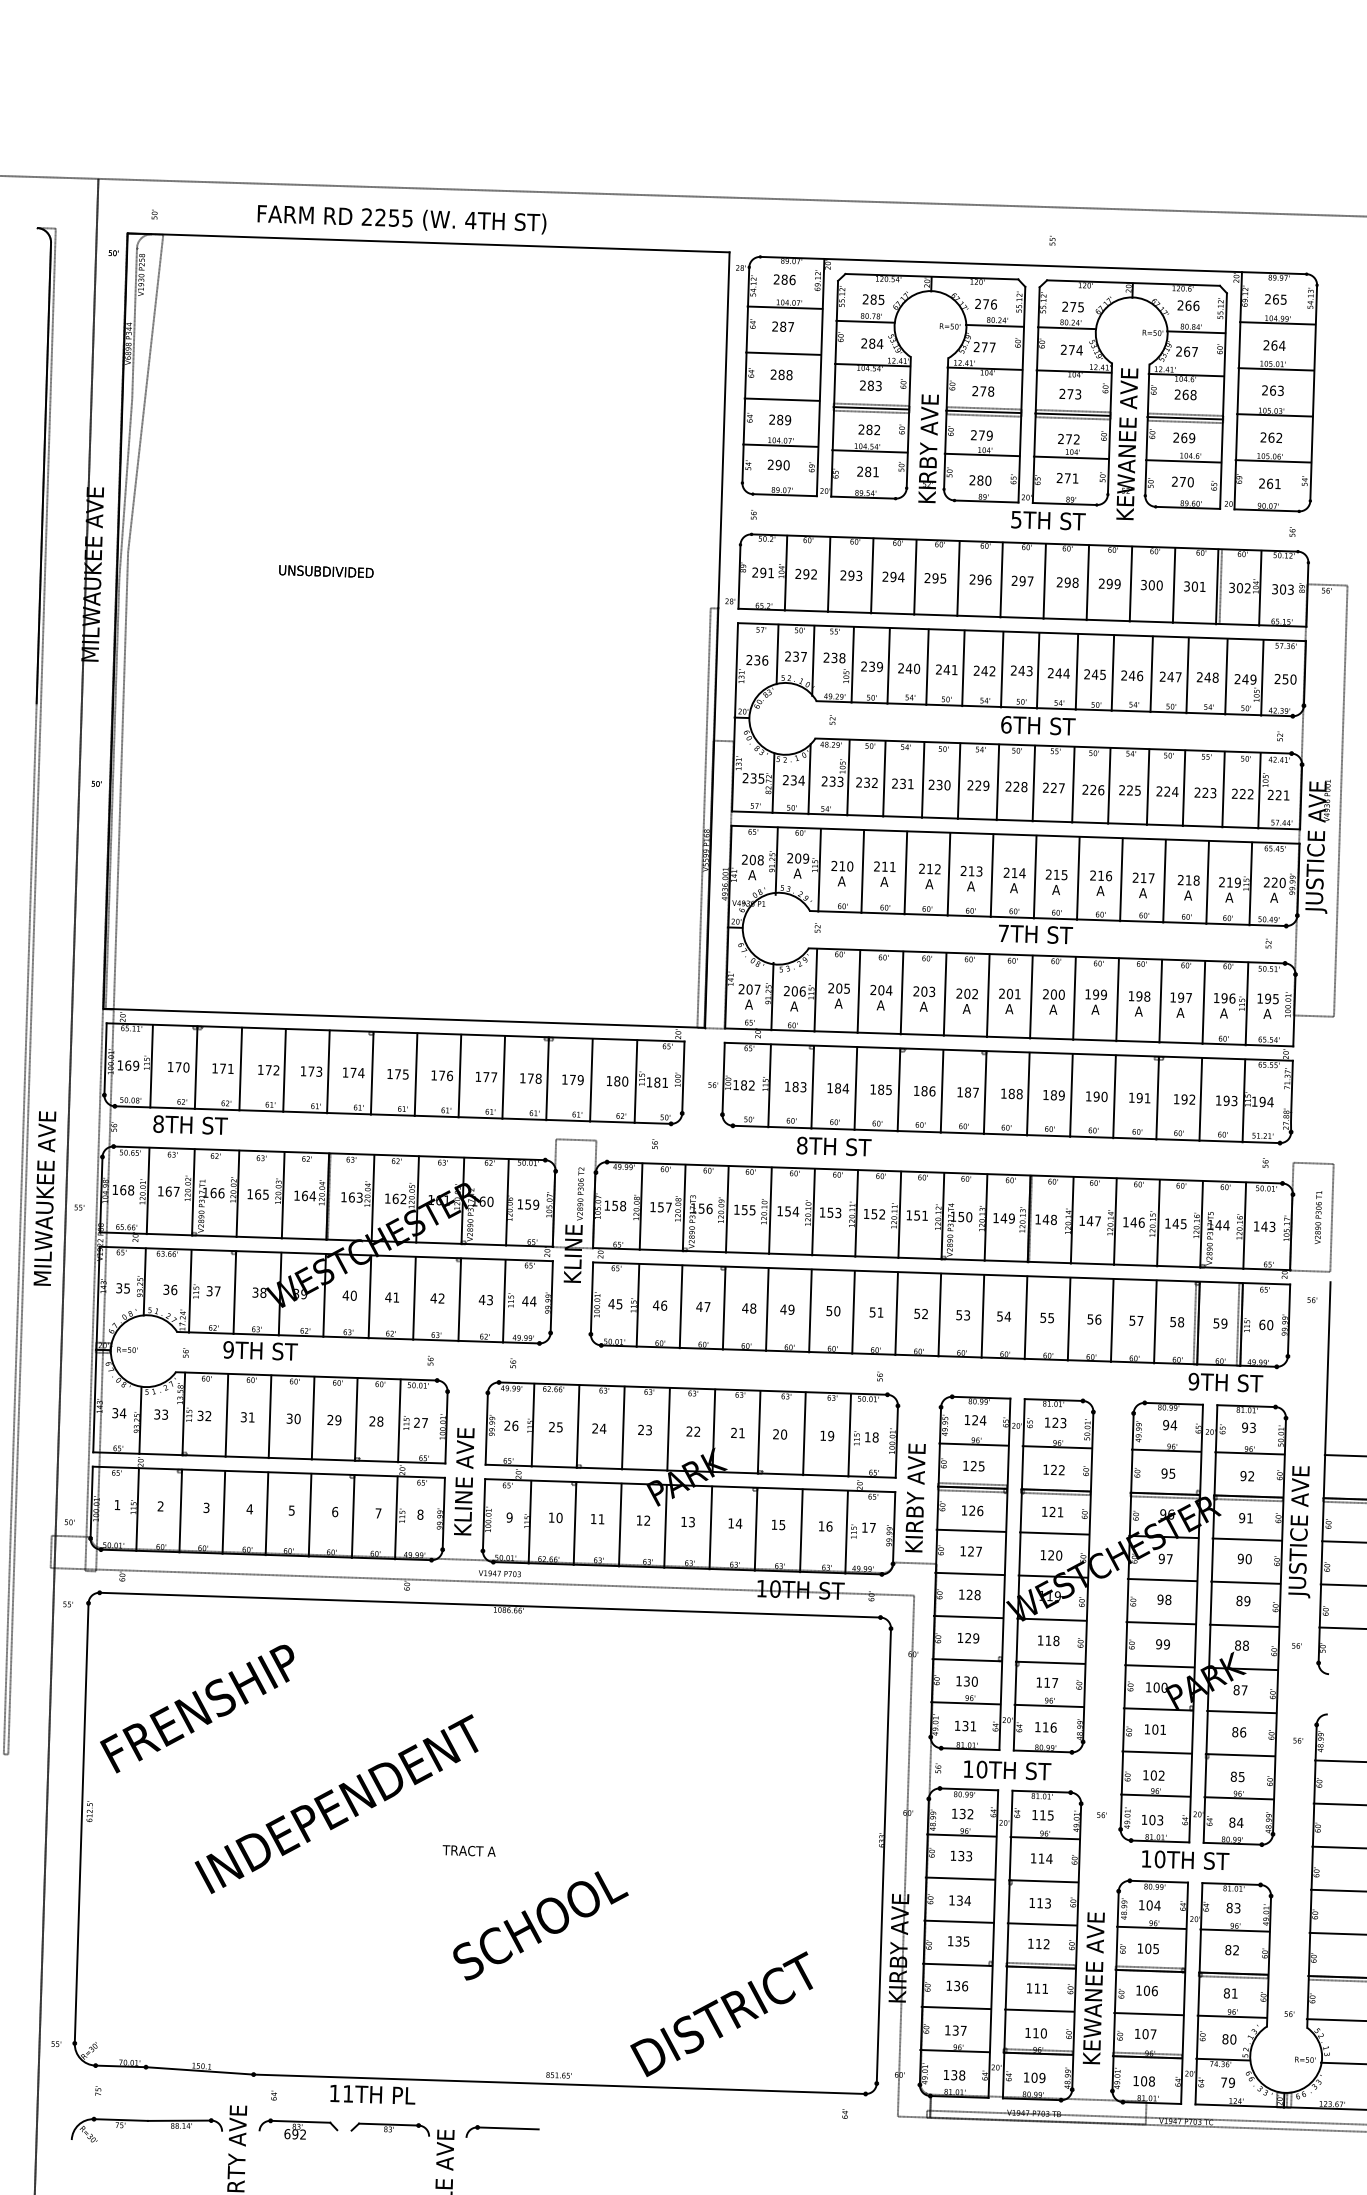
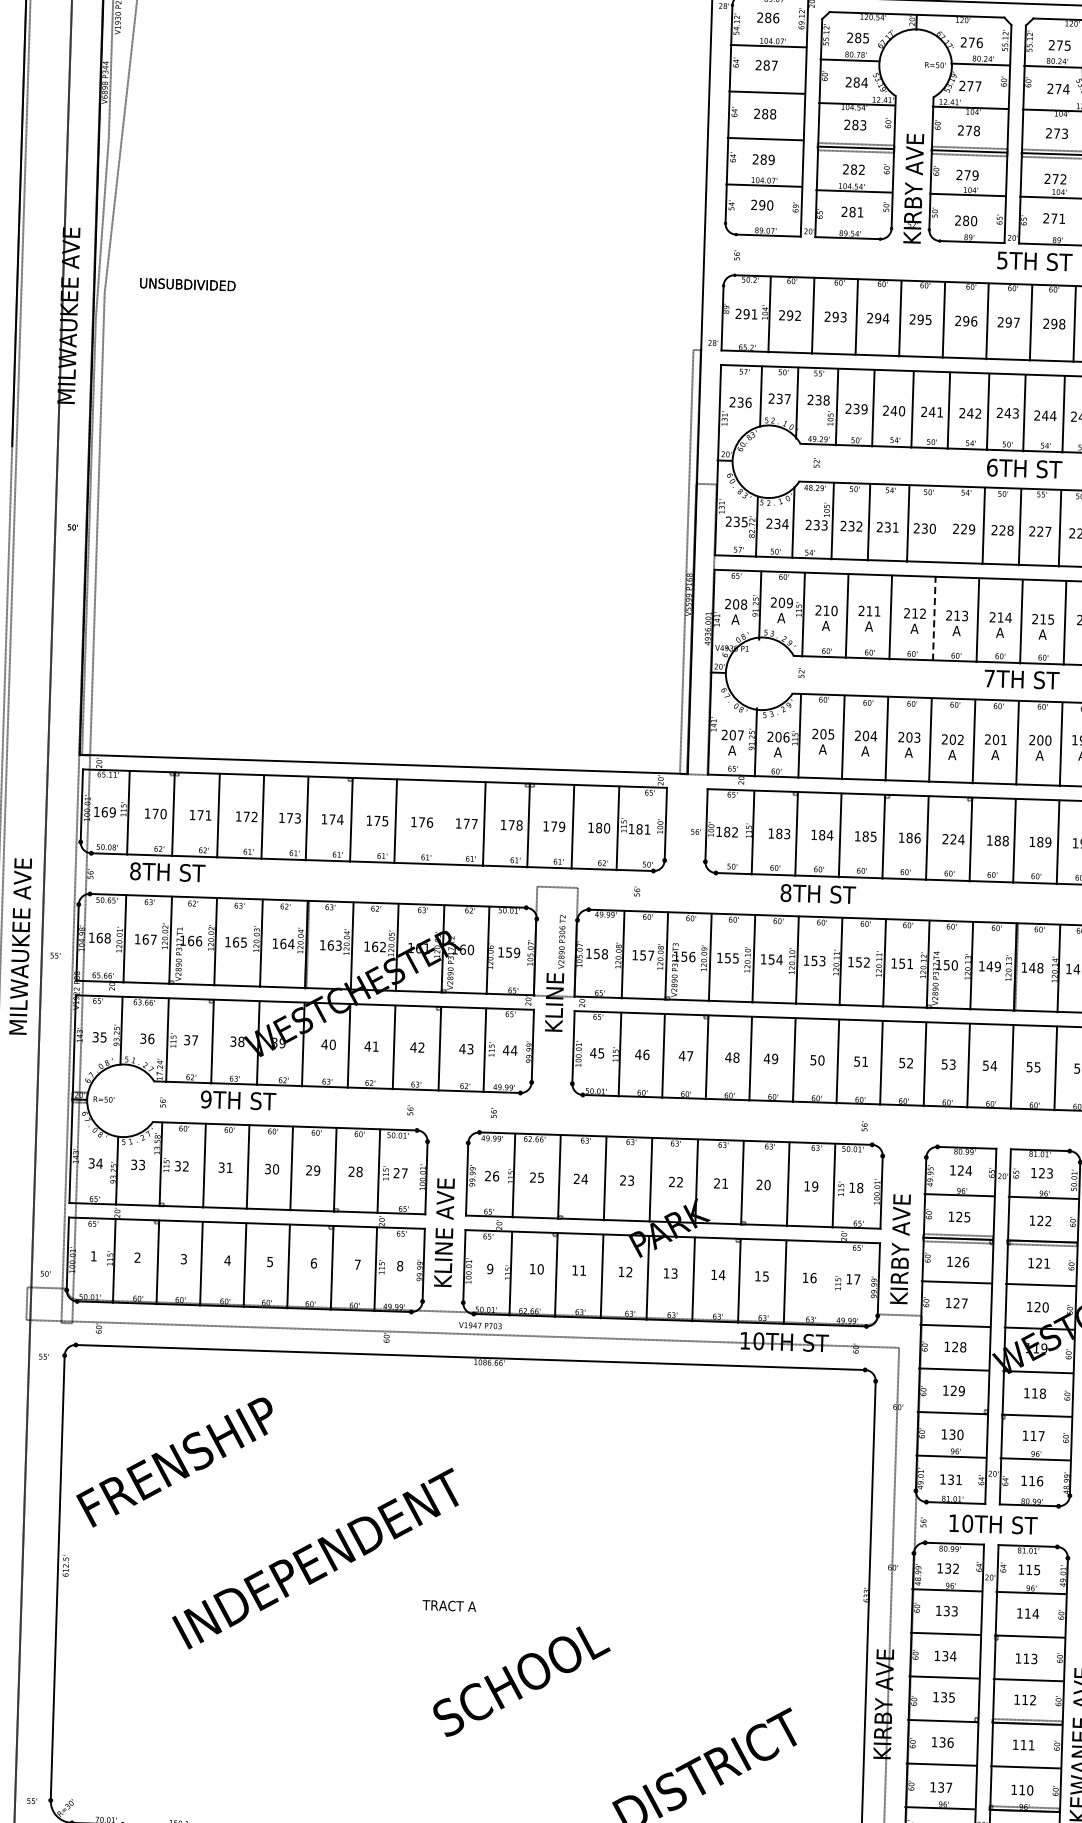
text: (326, 571) -> (187, 284), moved
line: (958, 780) -> (943, 524), removed
line: (948, 873) -> (933, 618), solid -> dashed
line: (459, 1075) -> (439, 822), removed
text: (967, 1092) -> (953, 839), 187 -> 224
line: (846, 1531) -> (830, 1283), removed

